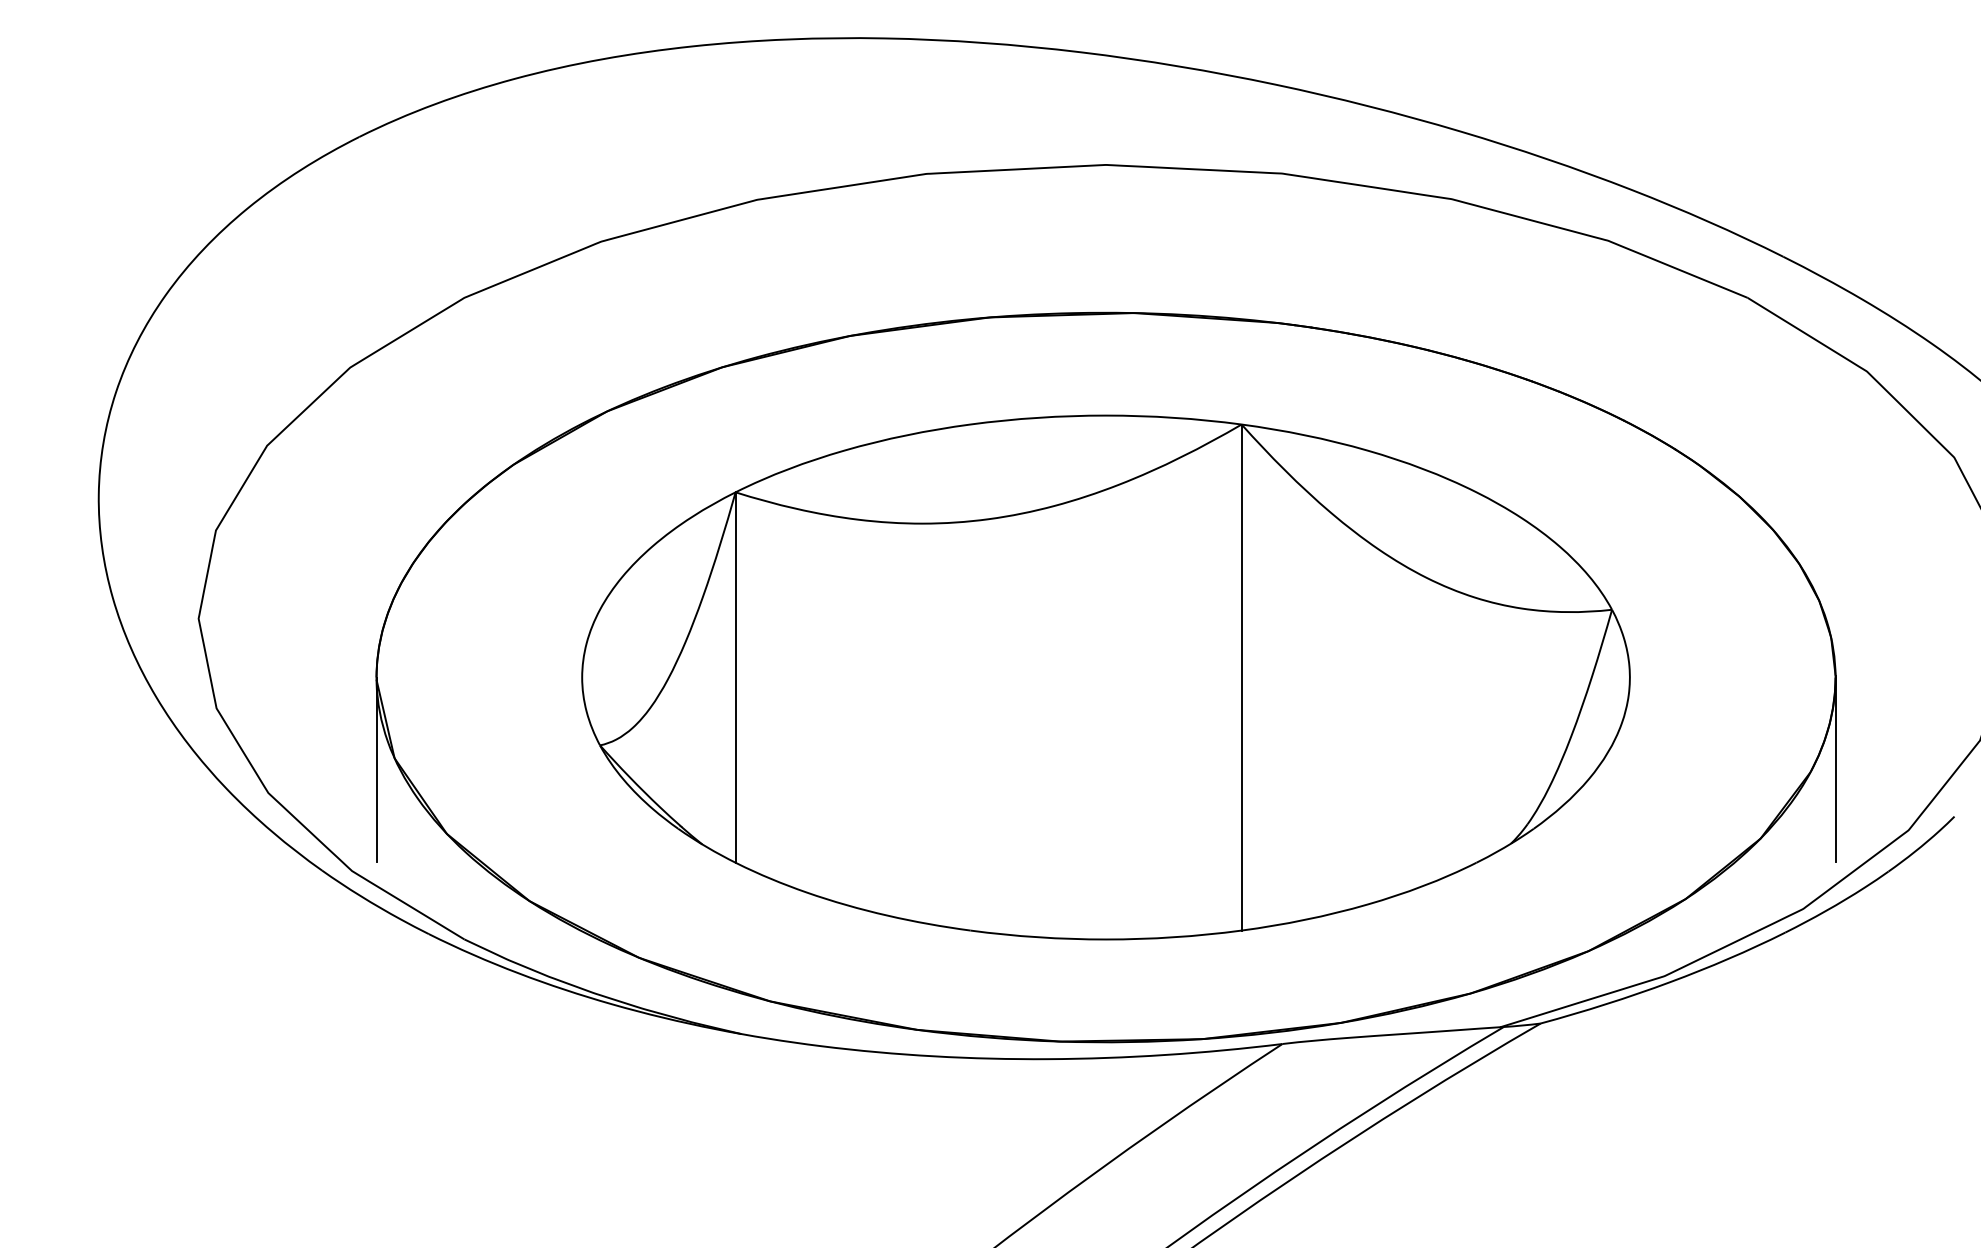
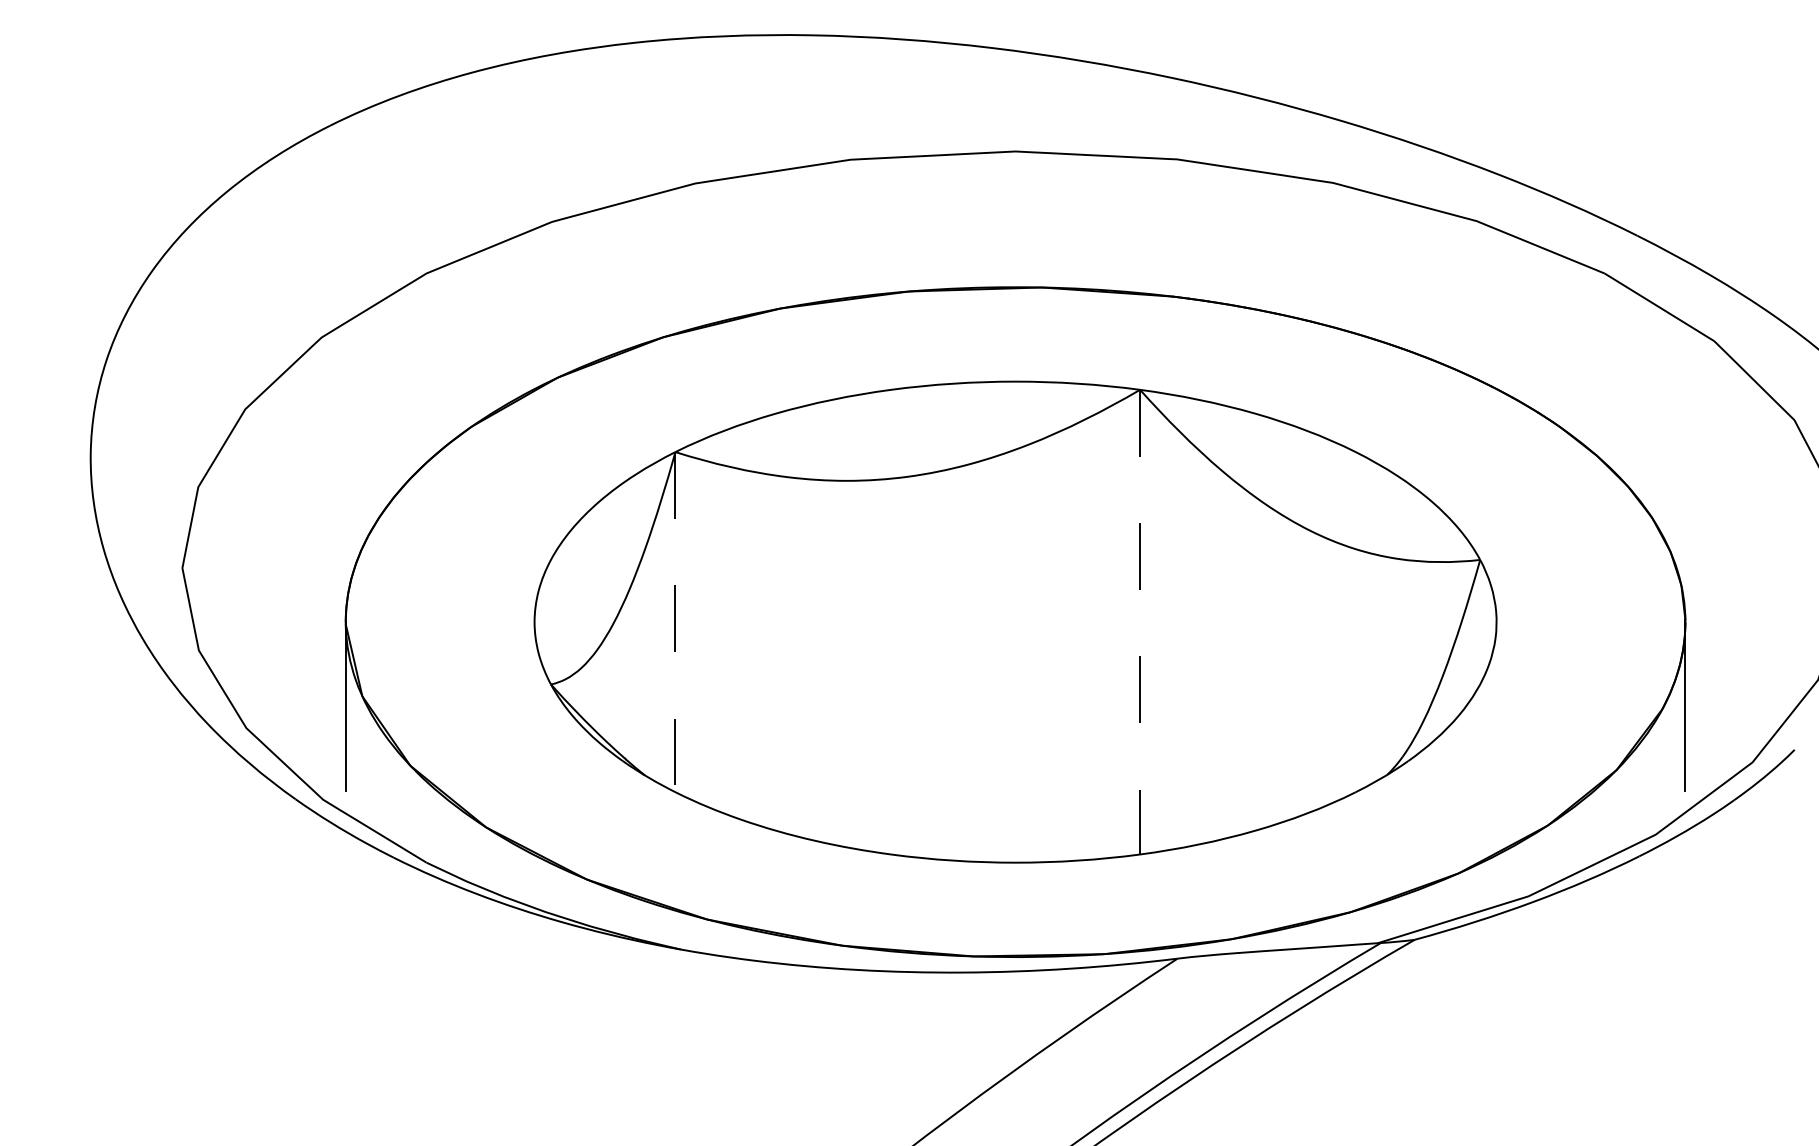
line: (735, 678) -> (675, 623), solid -> dashed
line: (1241, 678) -> (1139, 623), solid -> dashed

